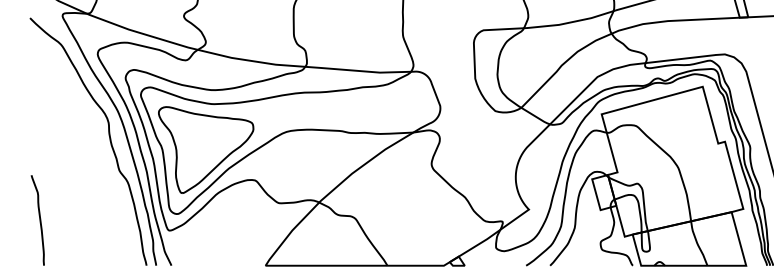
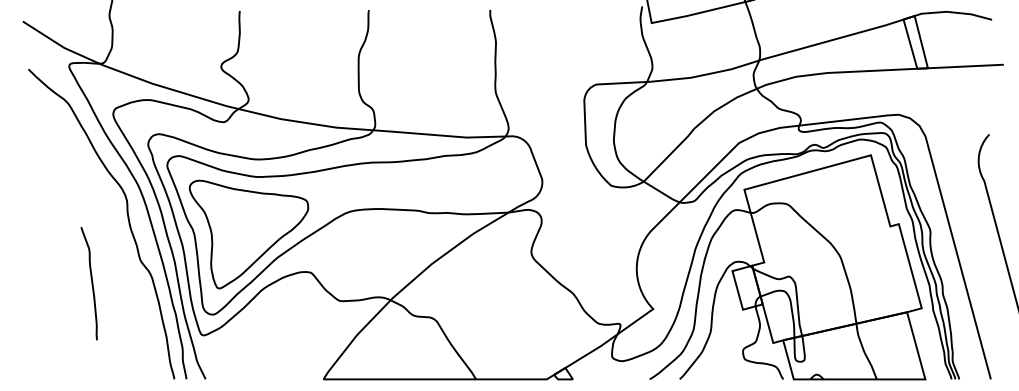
curve: (39, 220) -> (91, 283), moved

